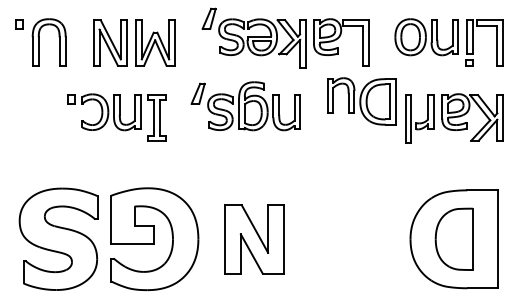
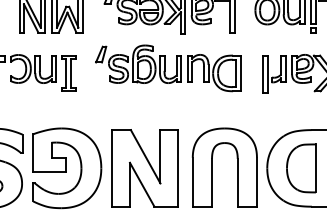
part: (361, 101) -> (214, 73), moved
part: (340, 237) -> (212, 166), added
part: (254, 239) -> (145, 168), size x1.43

